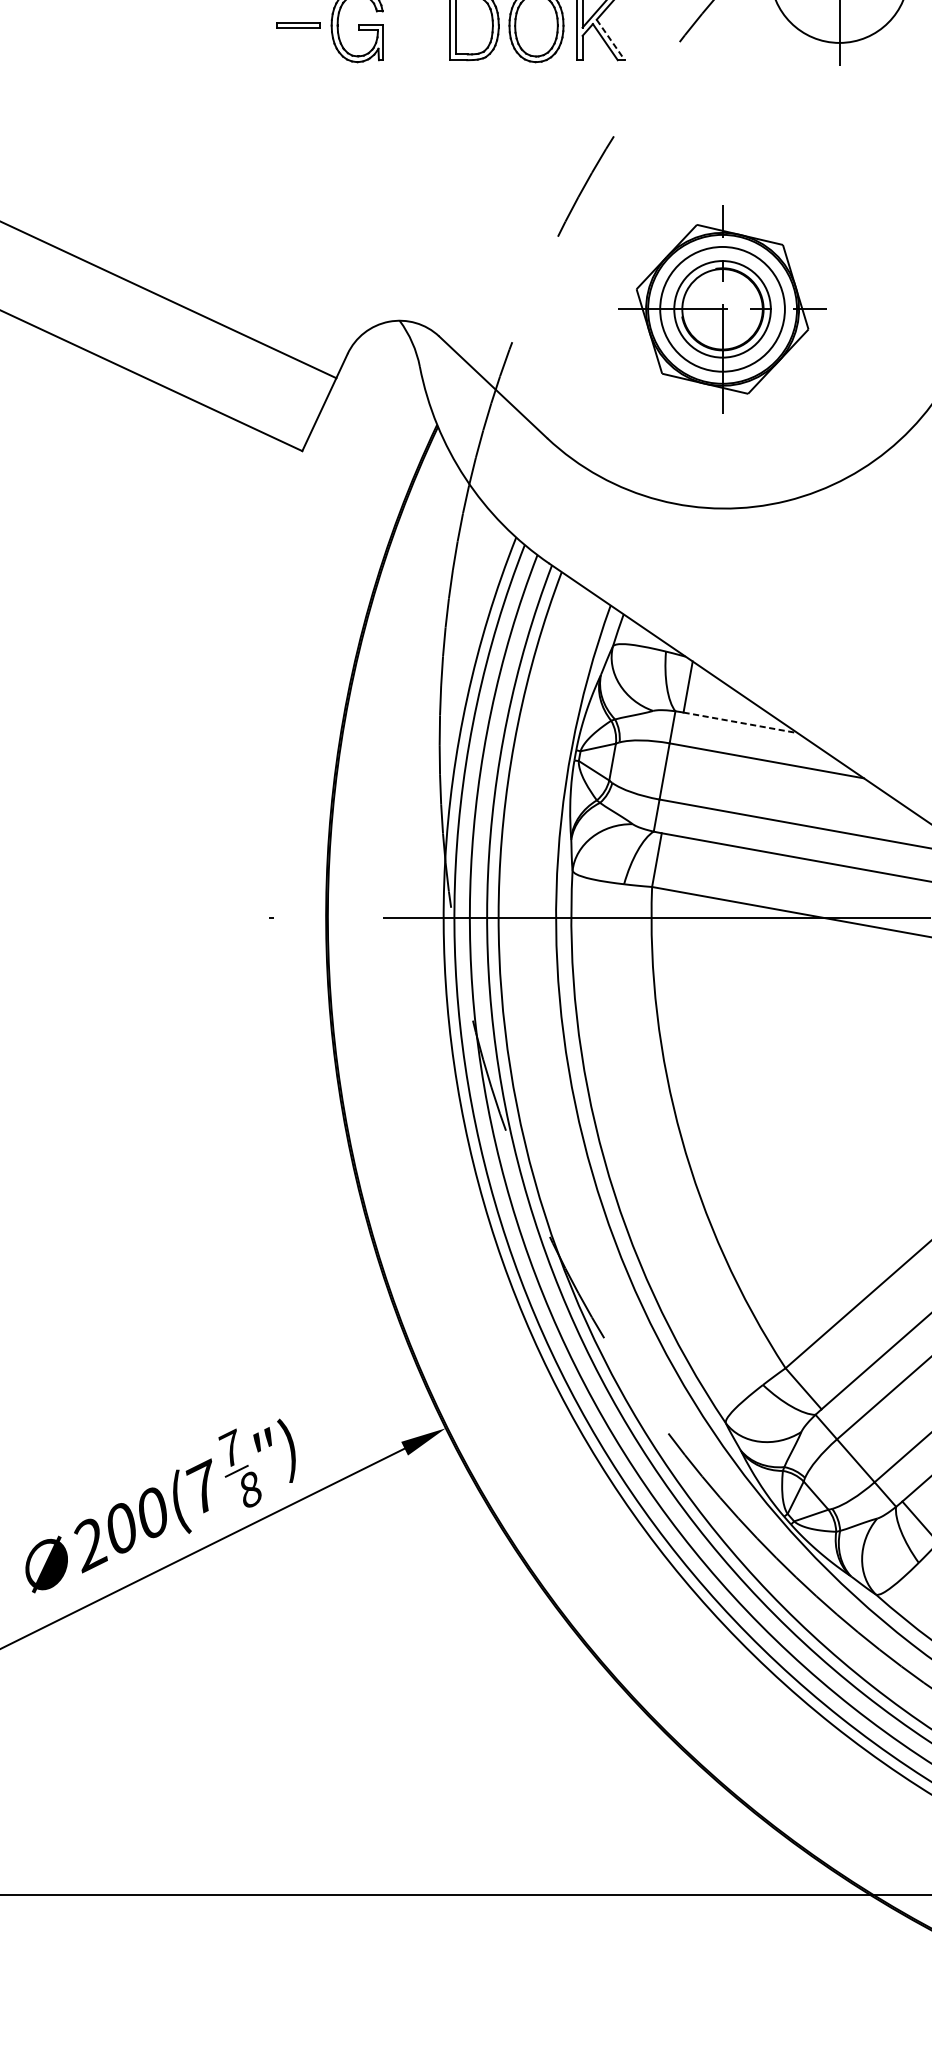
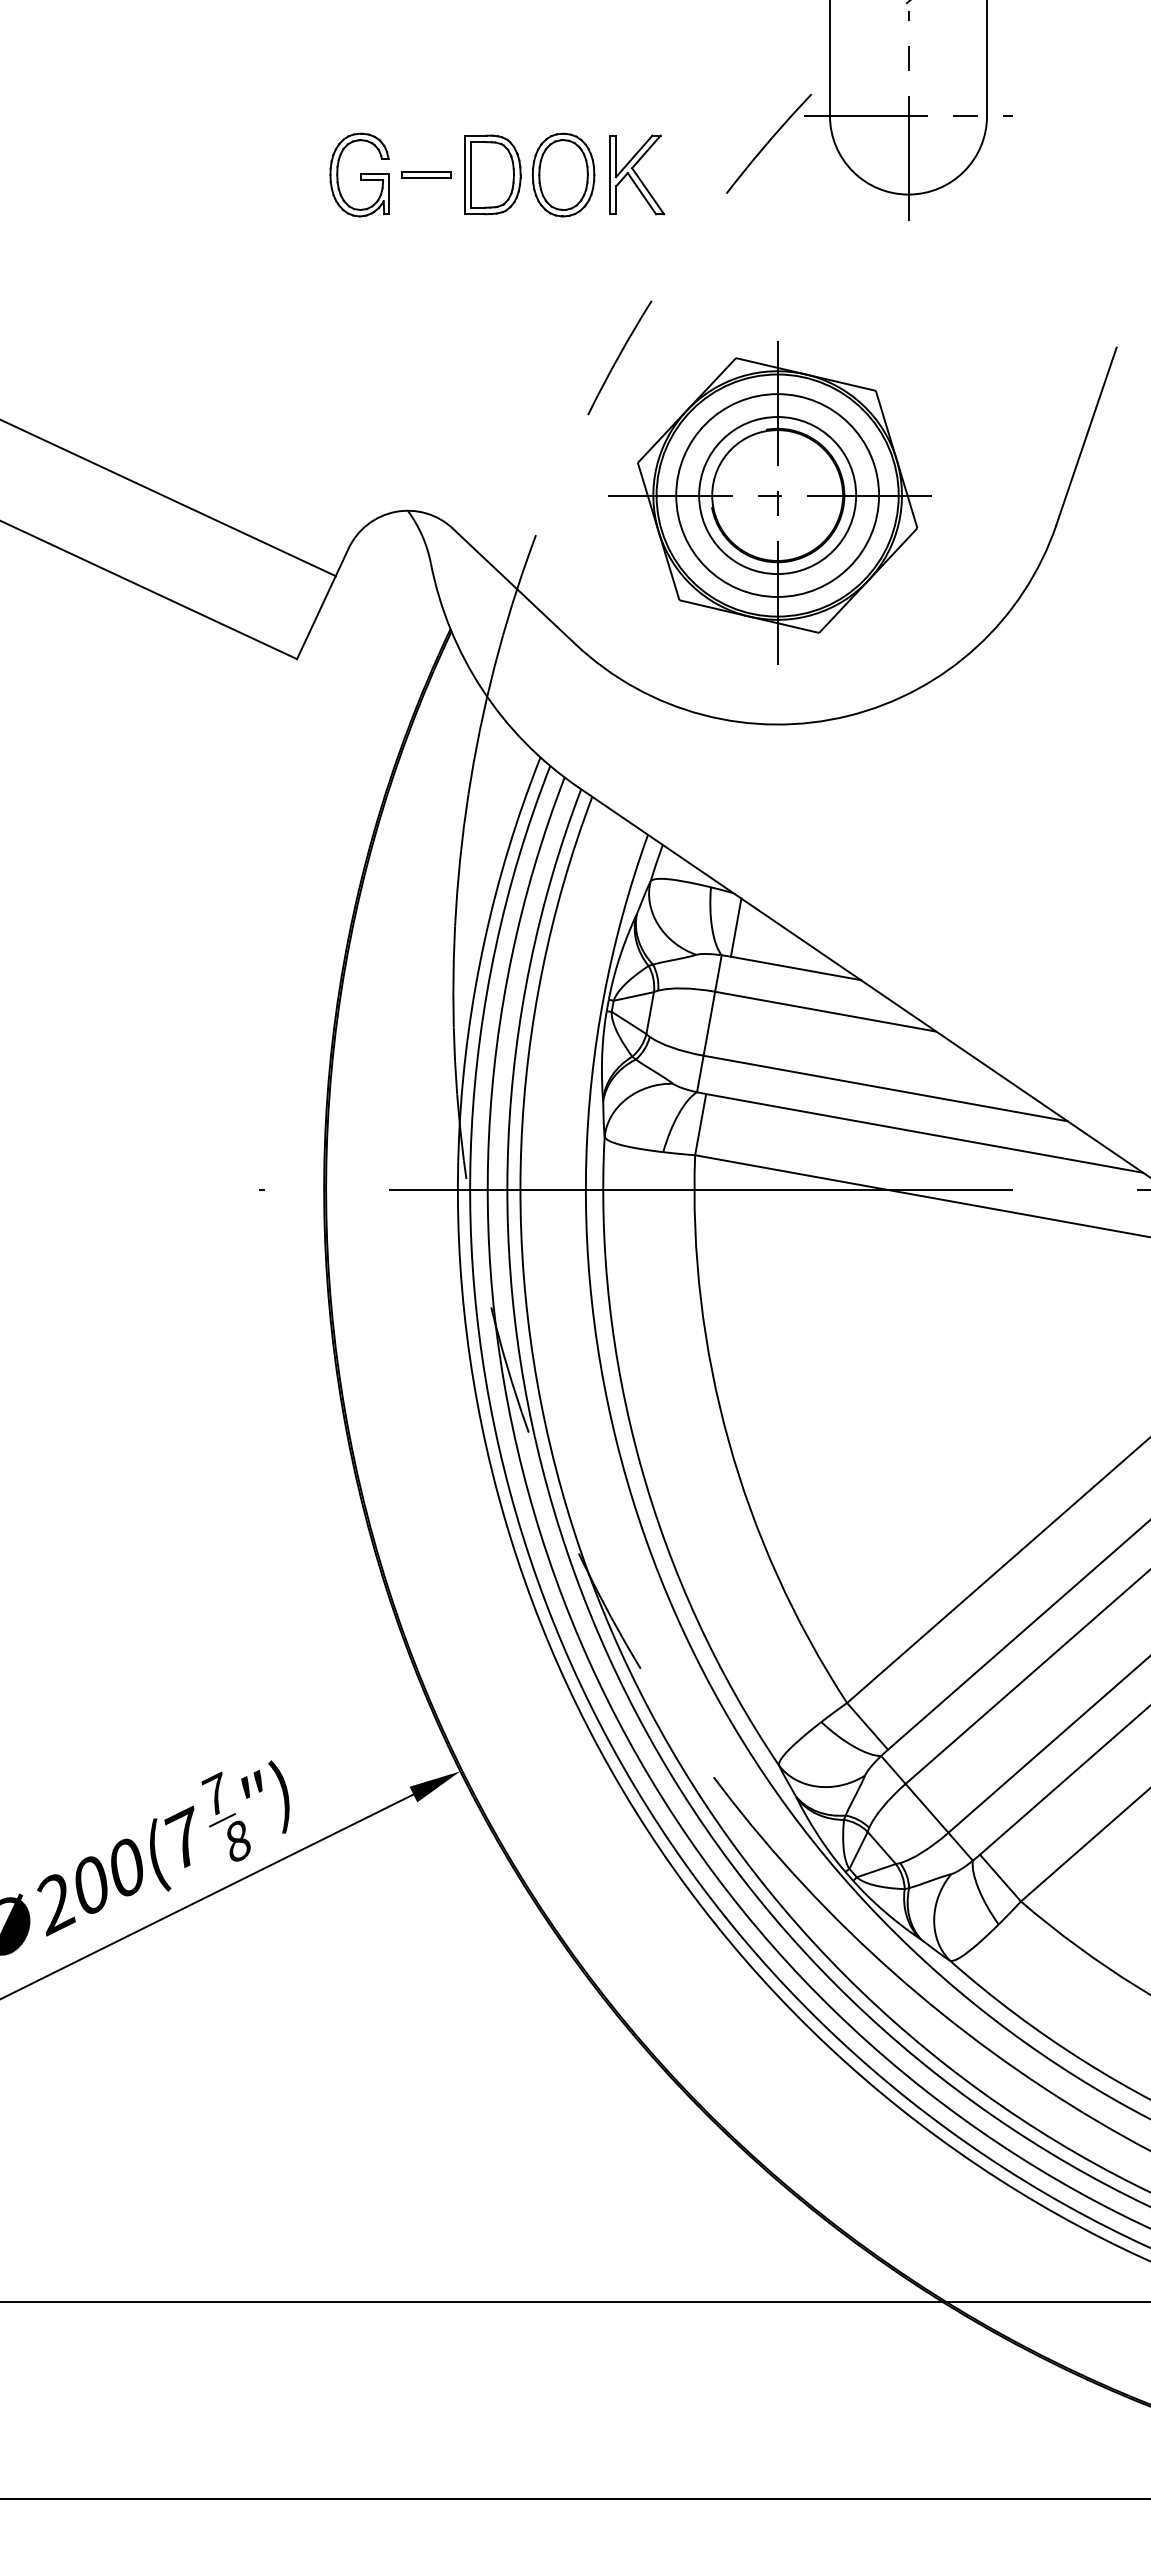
part: (298, 25) -> (426, 174), moved
line: (611, 40) -> (648, 191), dashed -> solid
part: (717, 313) -> (769, 502), size x1.43
line: (741, 722) -> (796, 968), dashed -> solid

